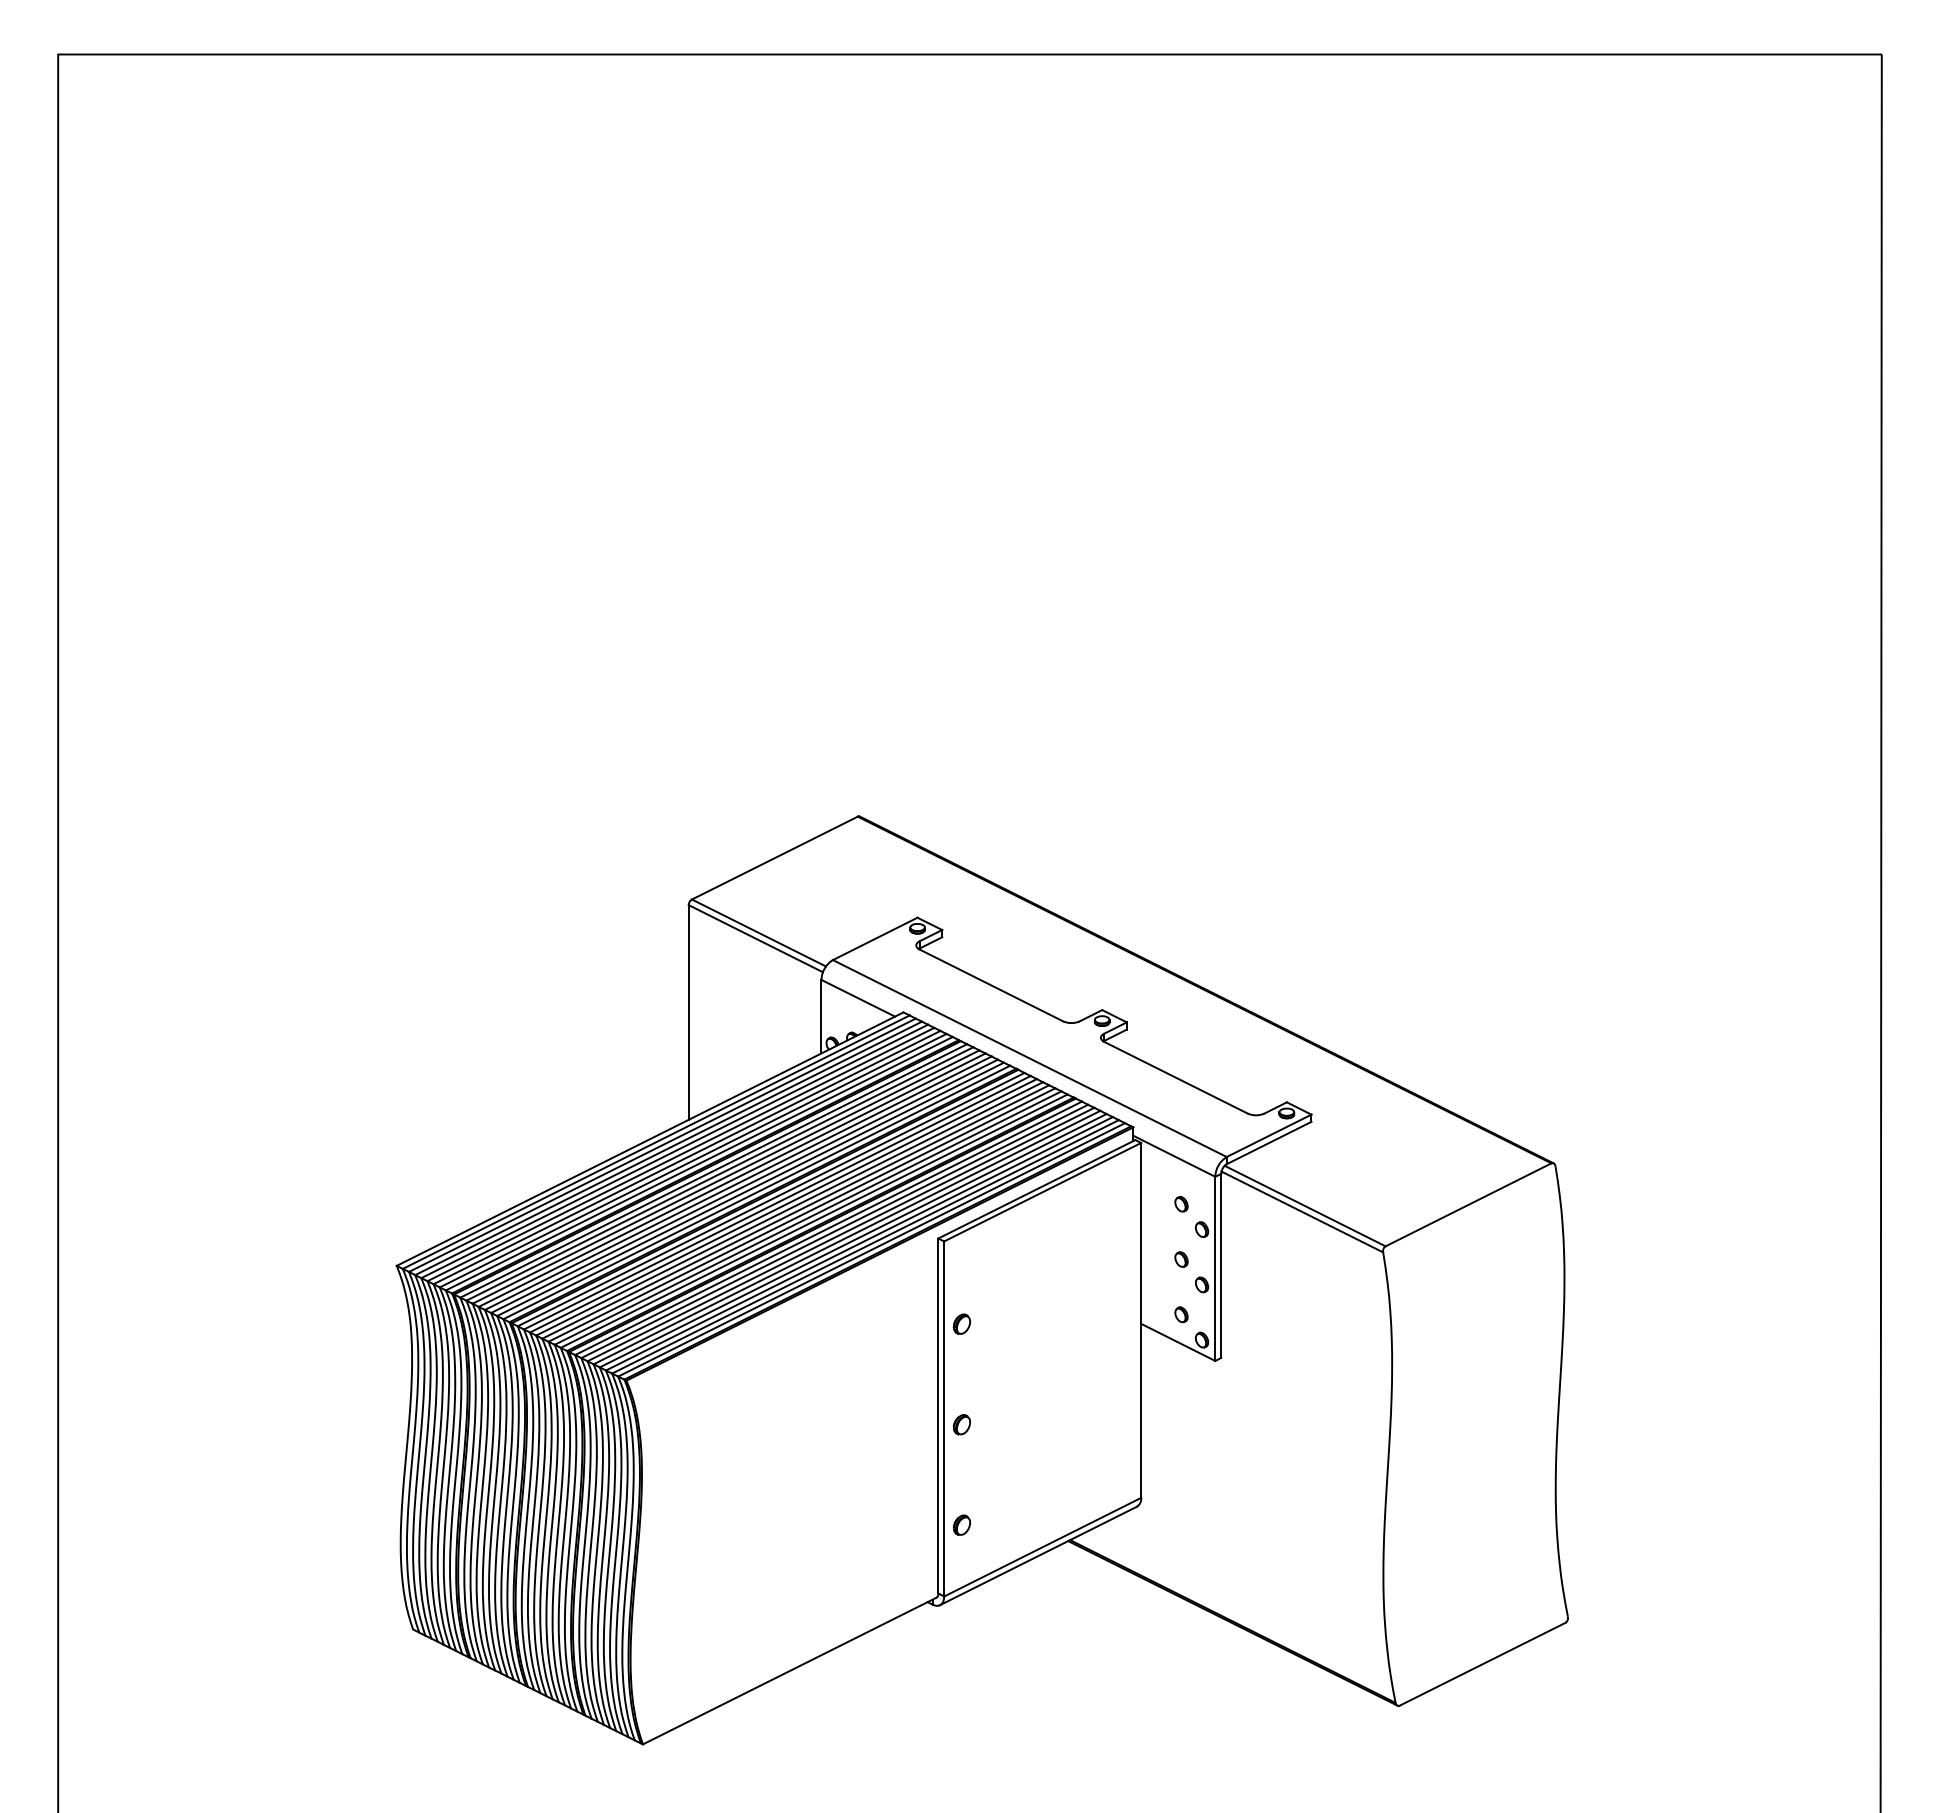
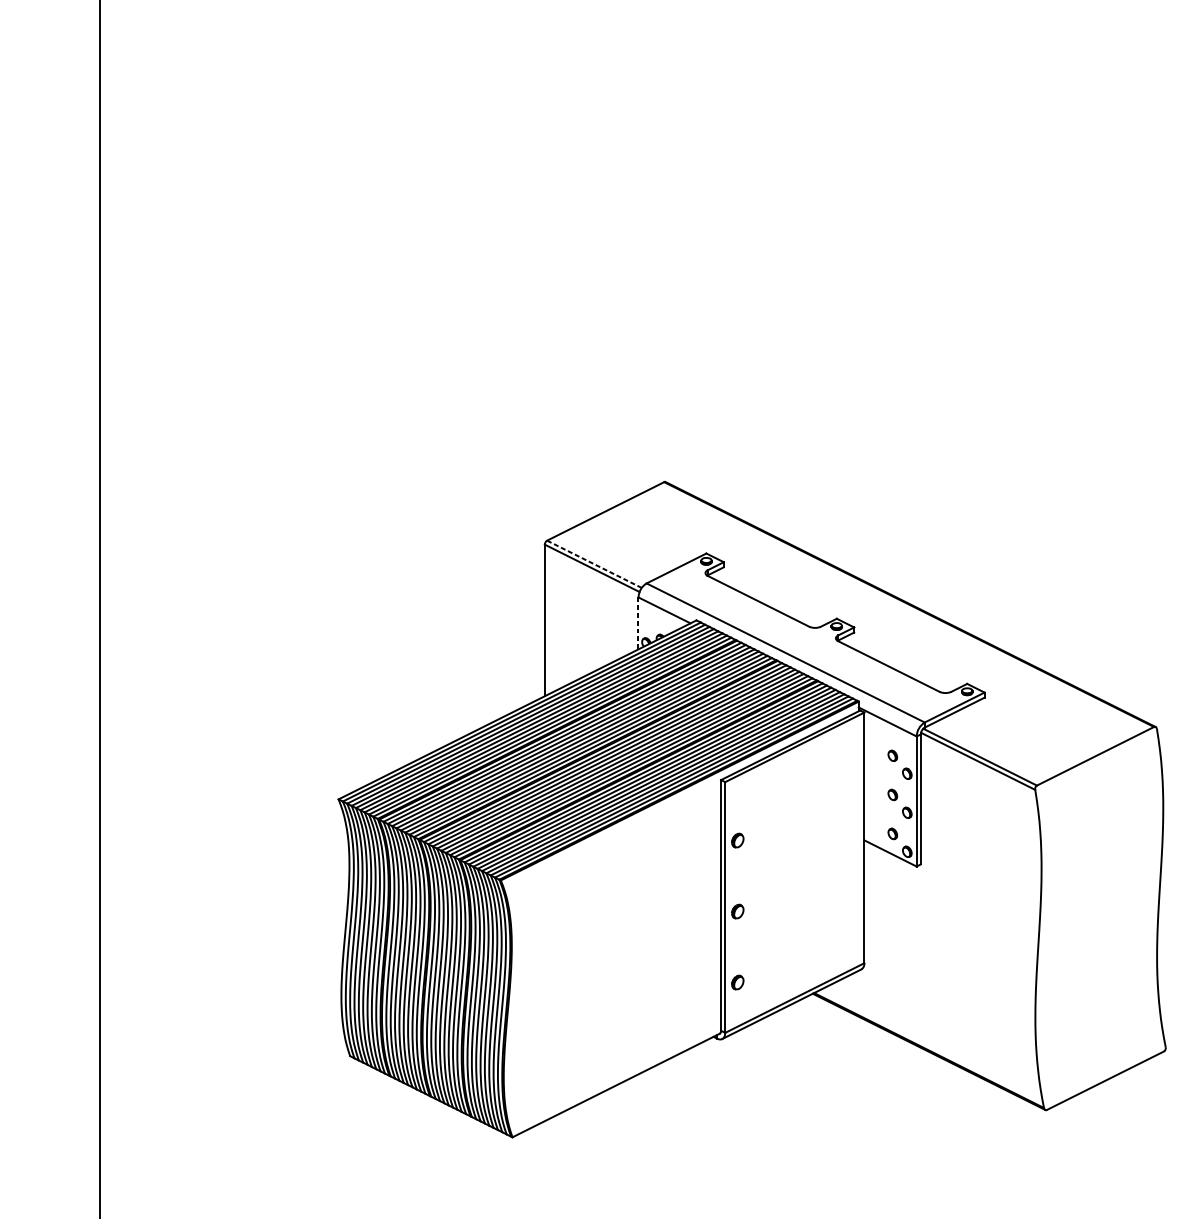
line: (758, 932) -> (594, 563), solid -> dashed
line: (821, 1016) -> (638, 623), solid -> dashed

